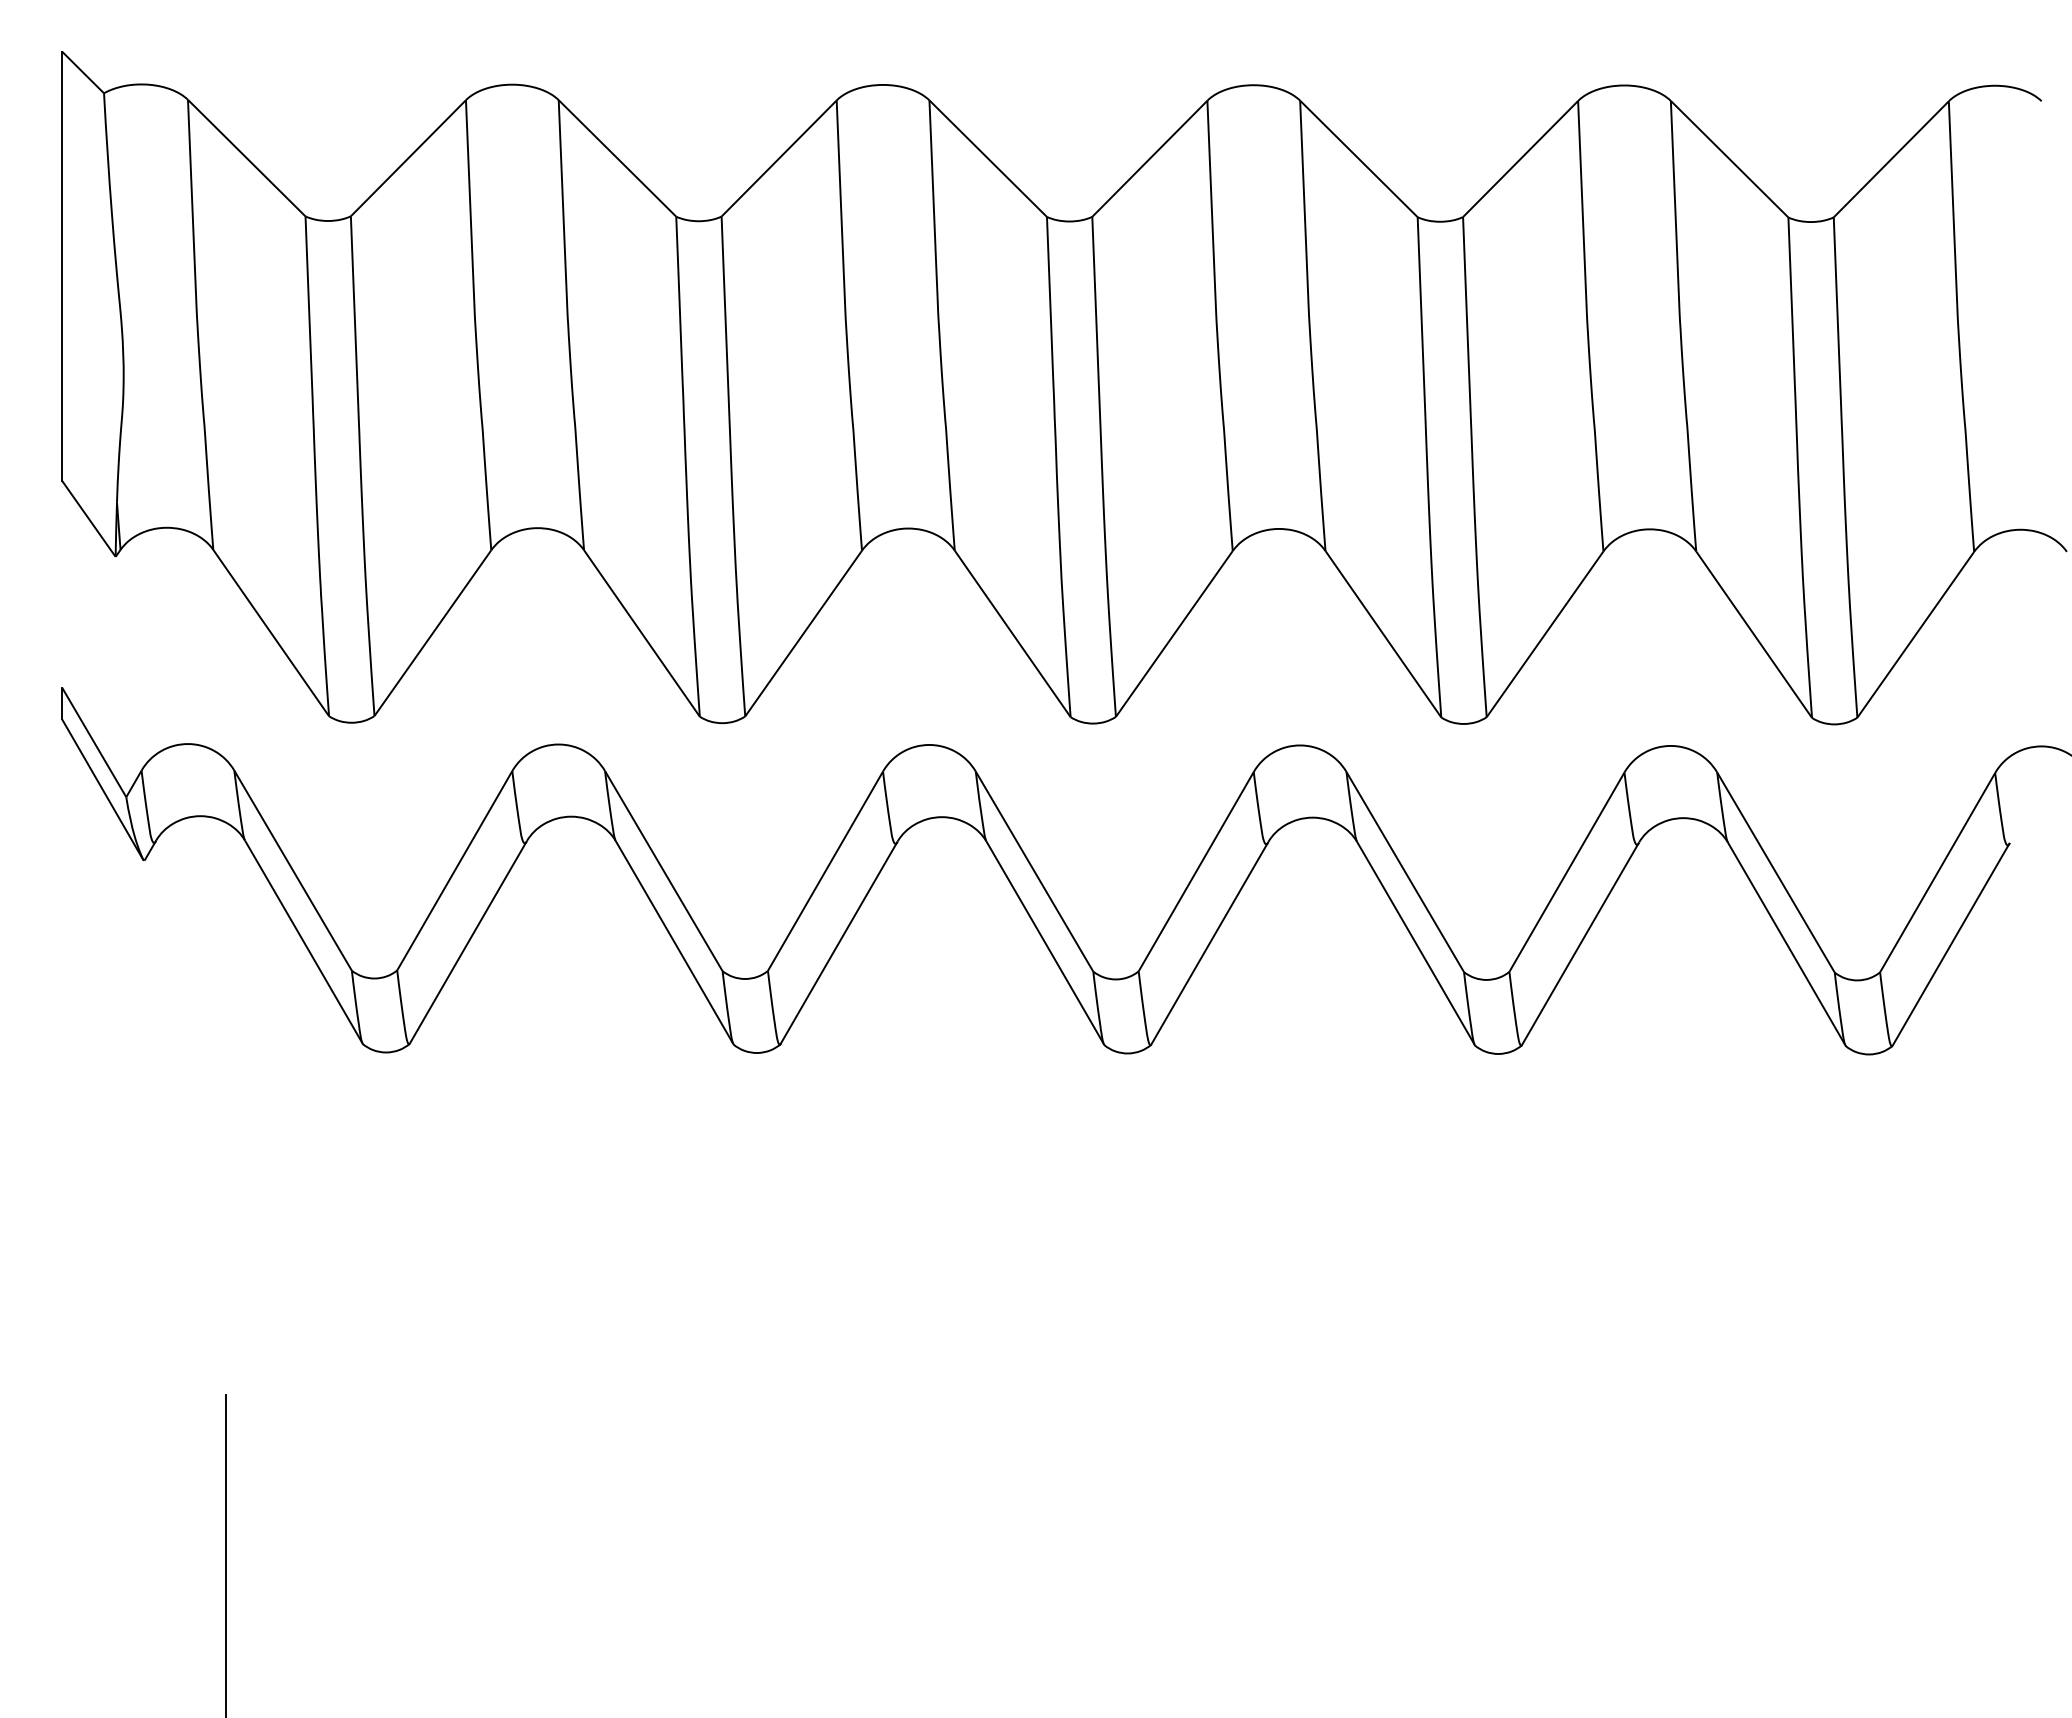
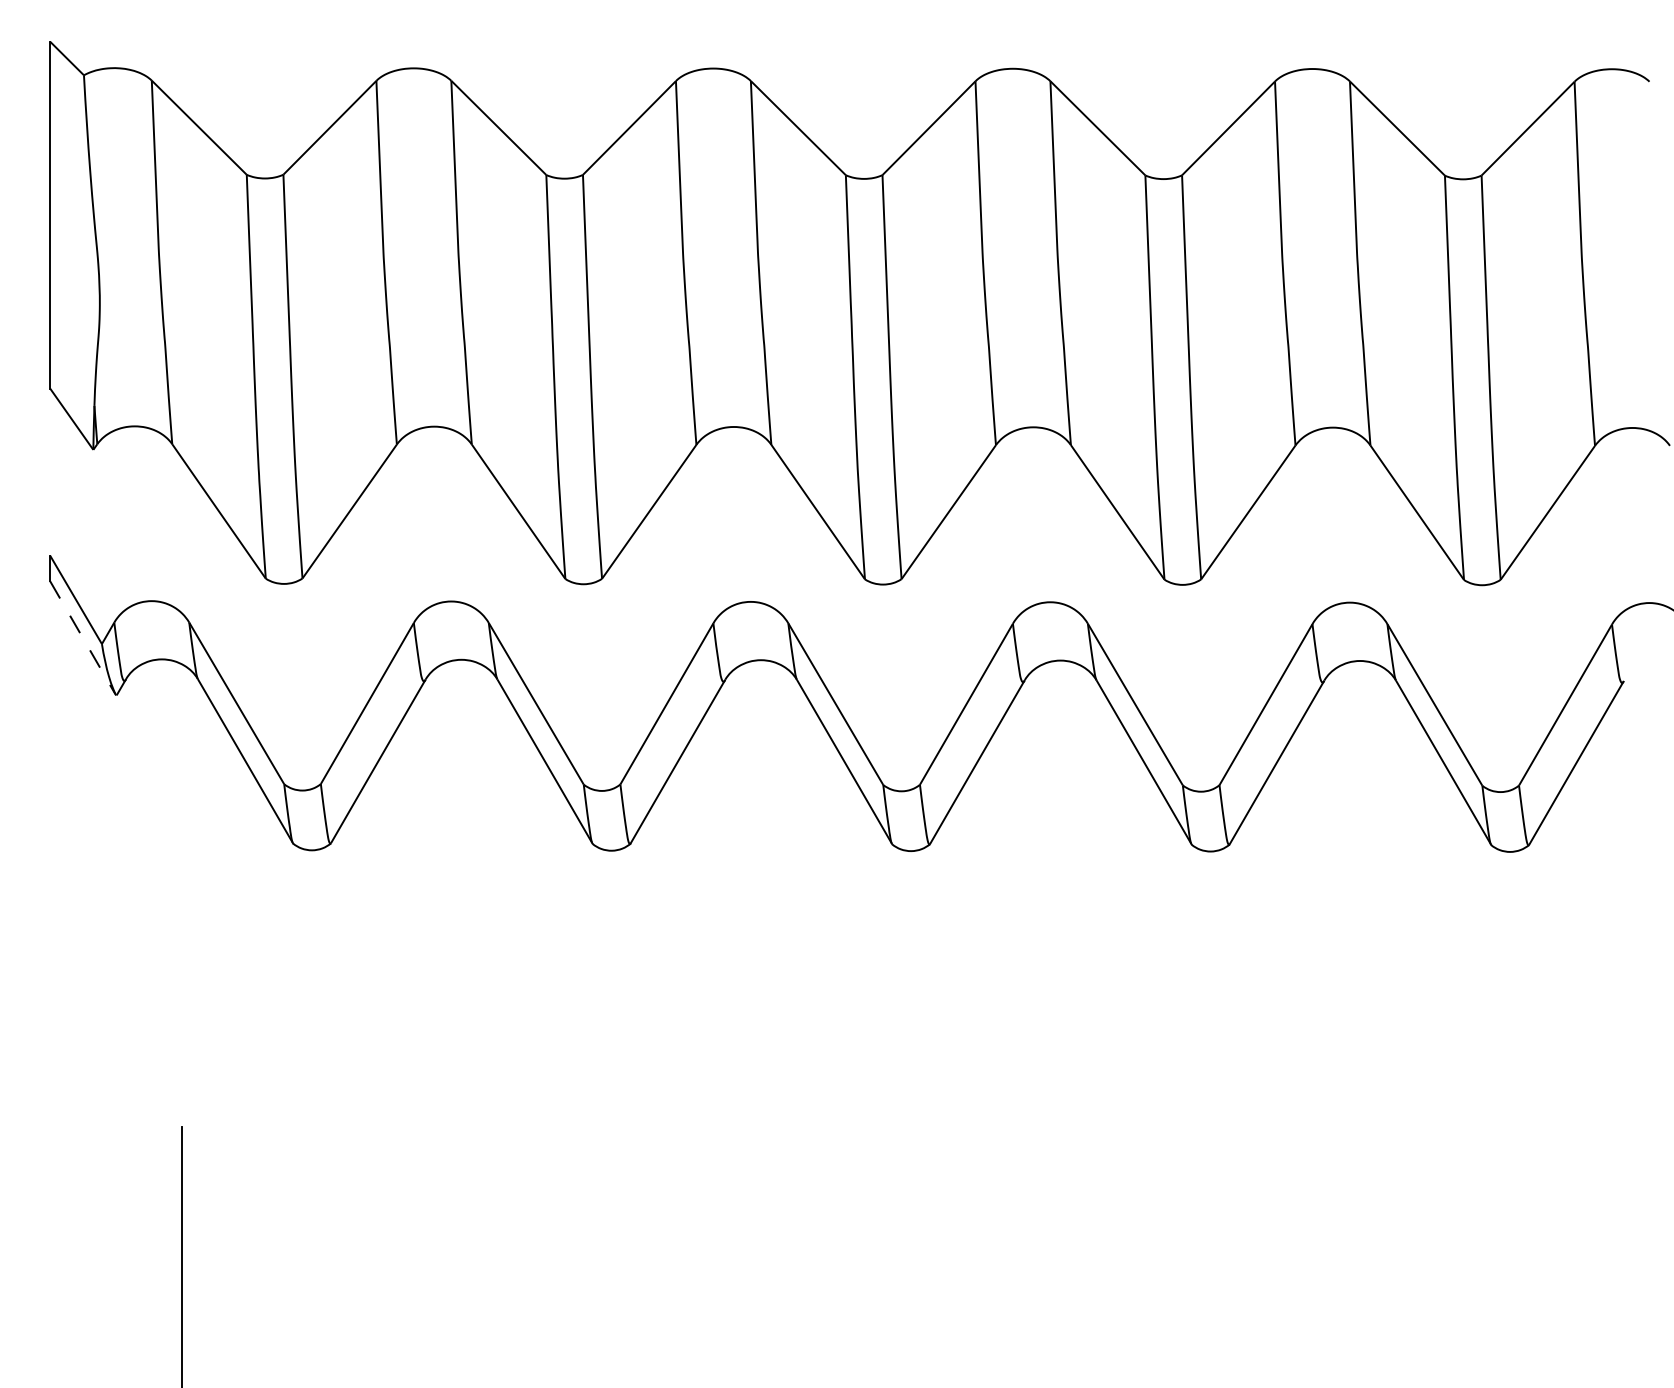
line: (102, 789) -> (82, 637), solid -> dashed

